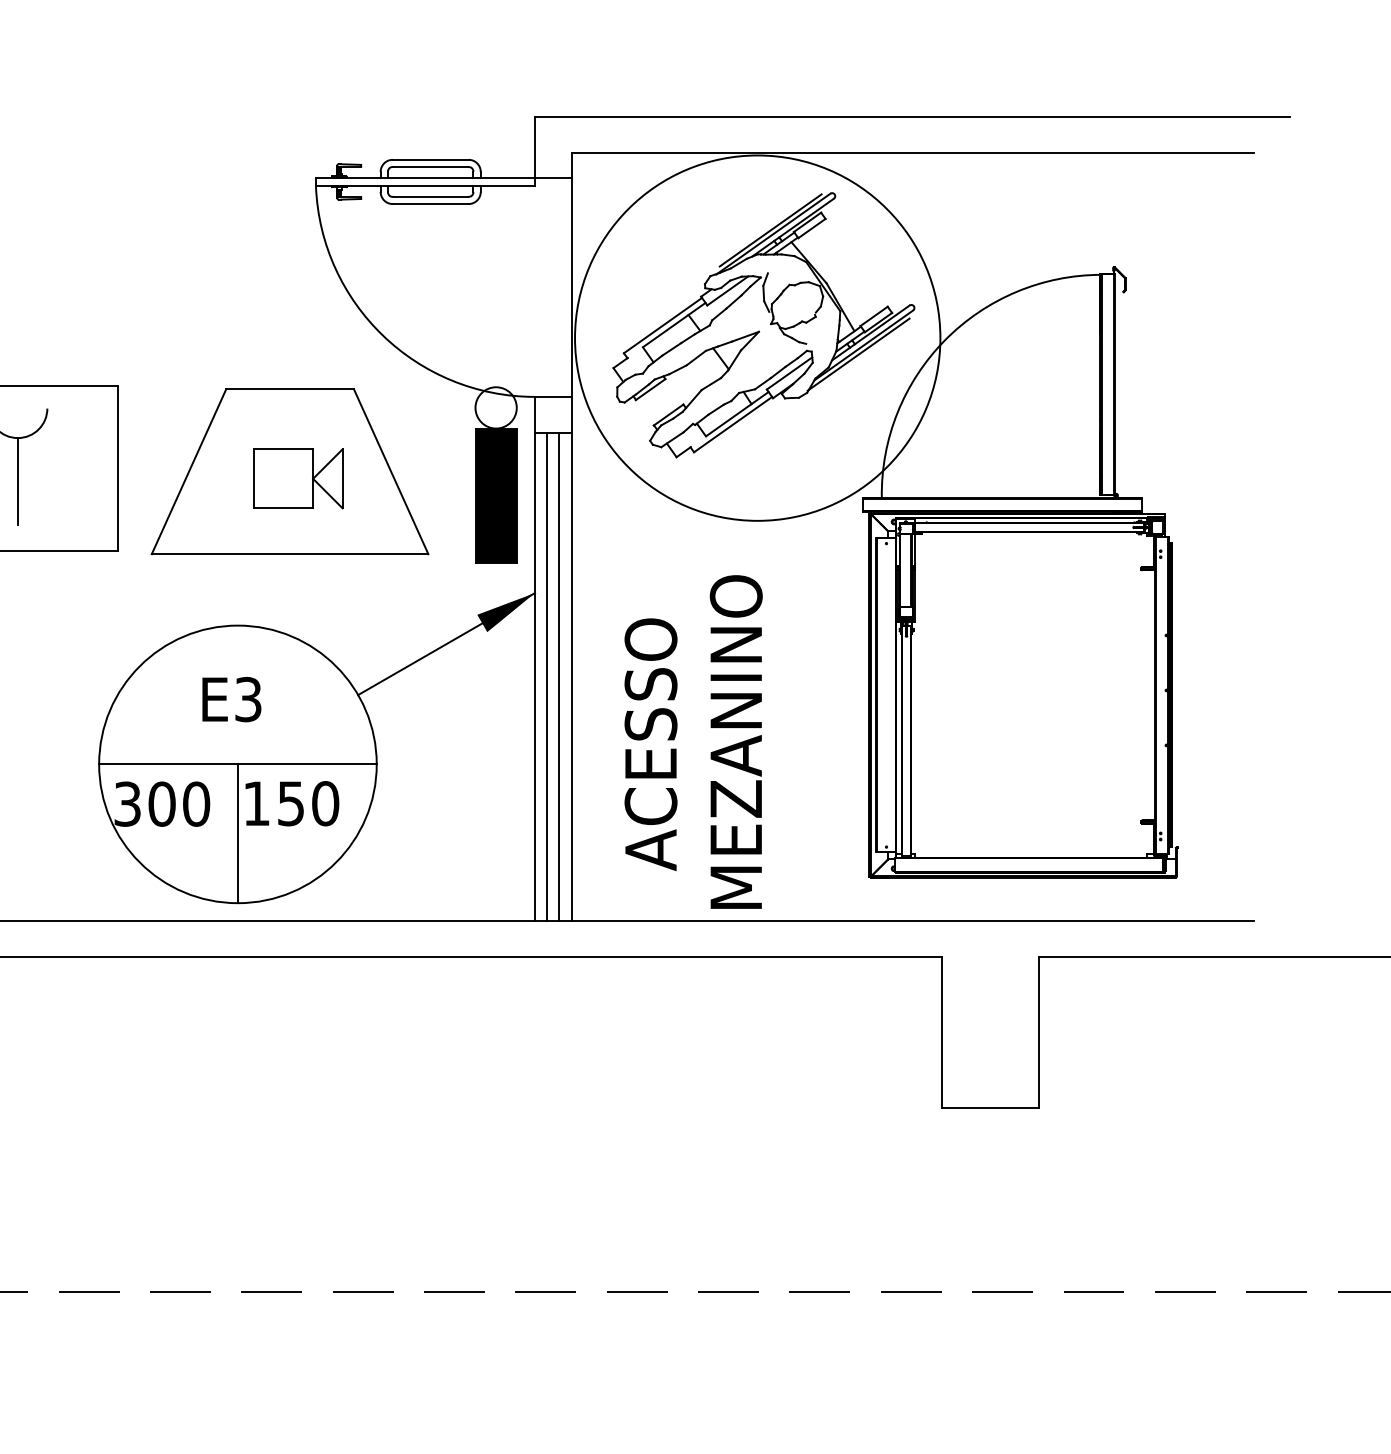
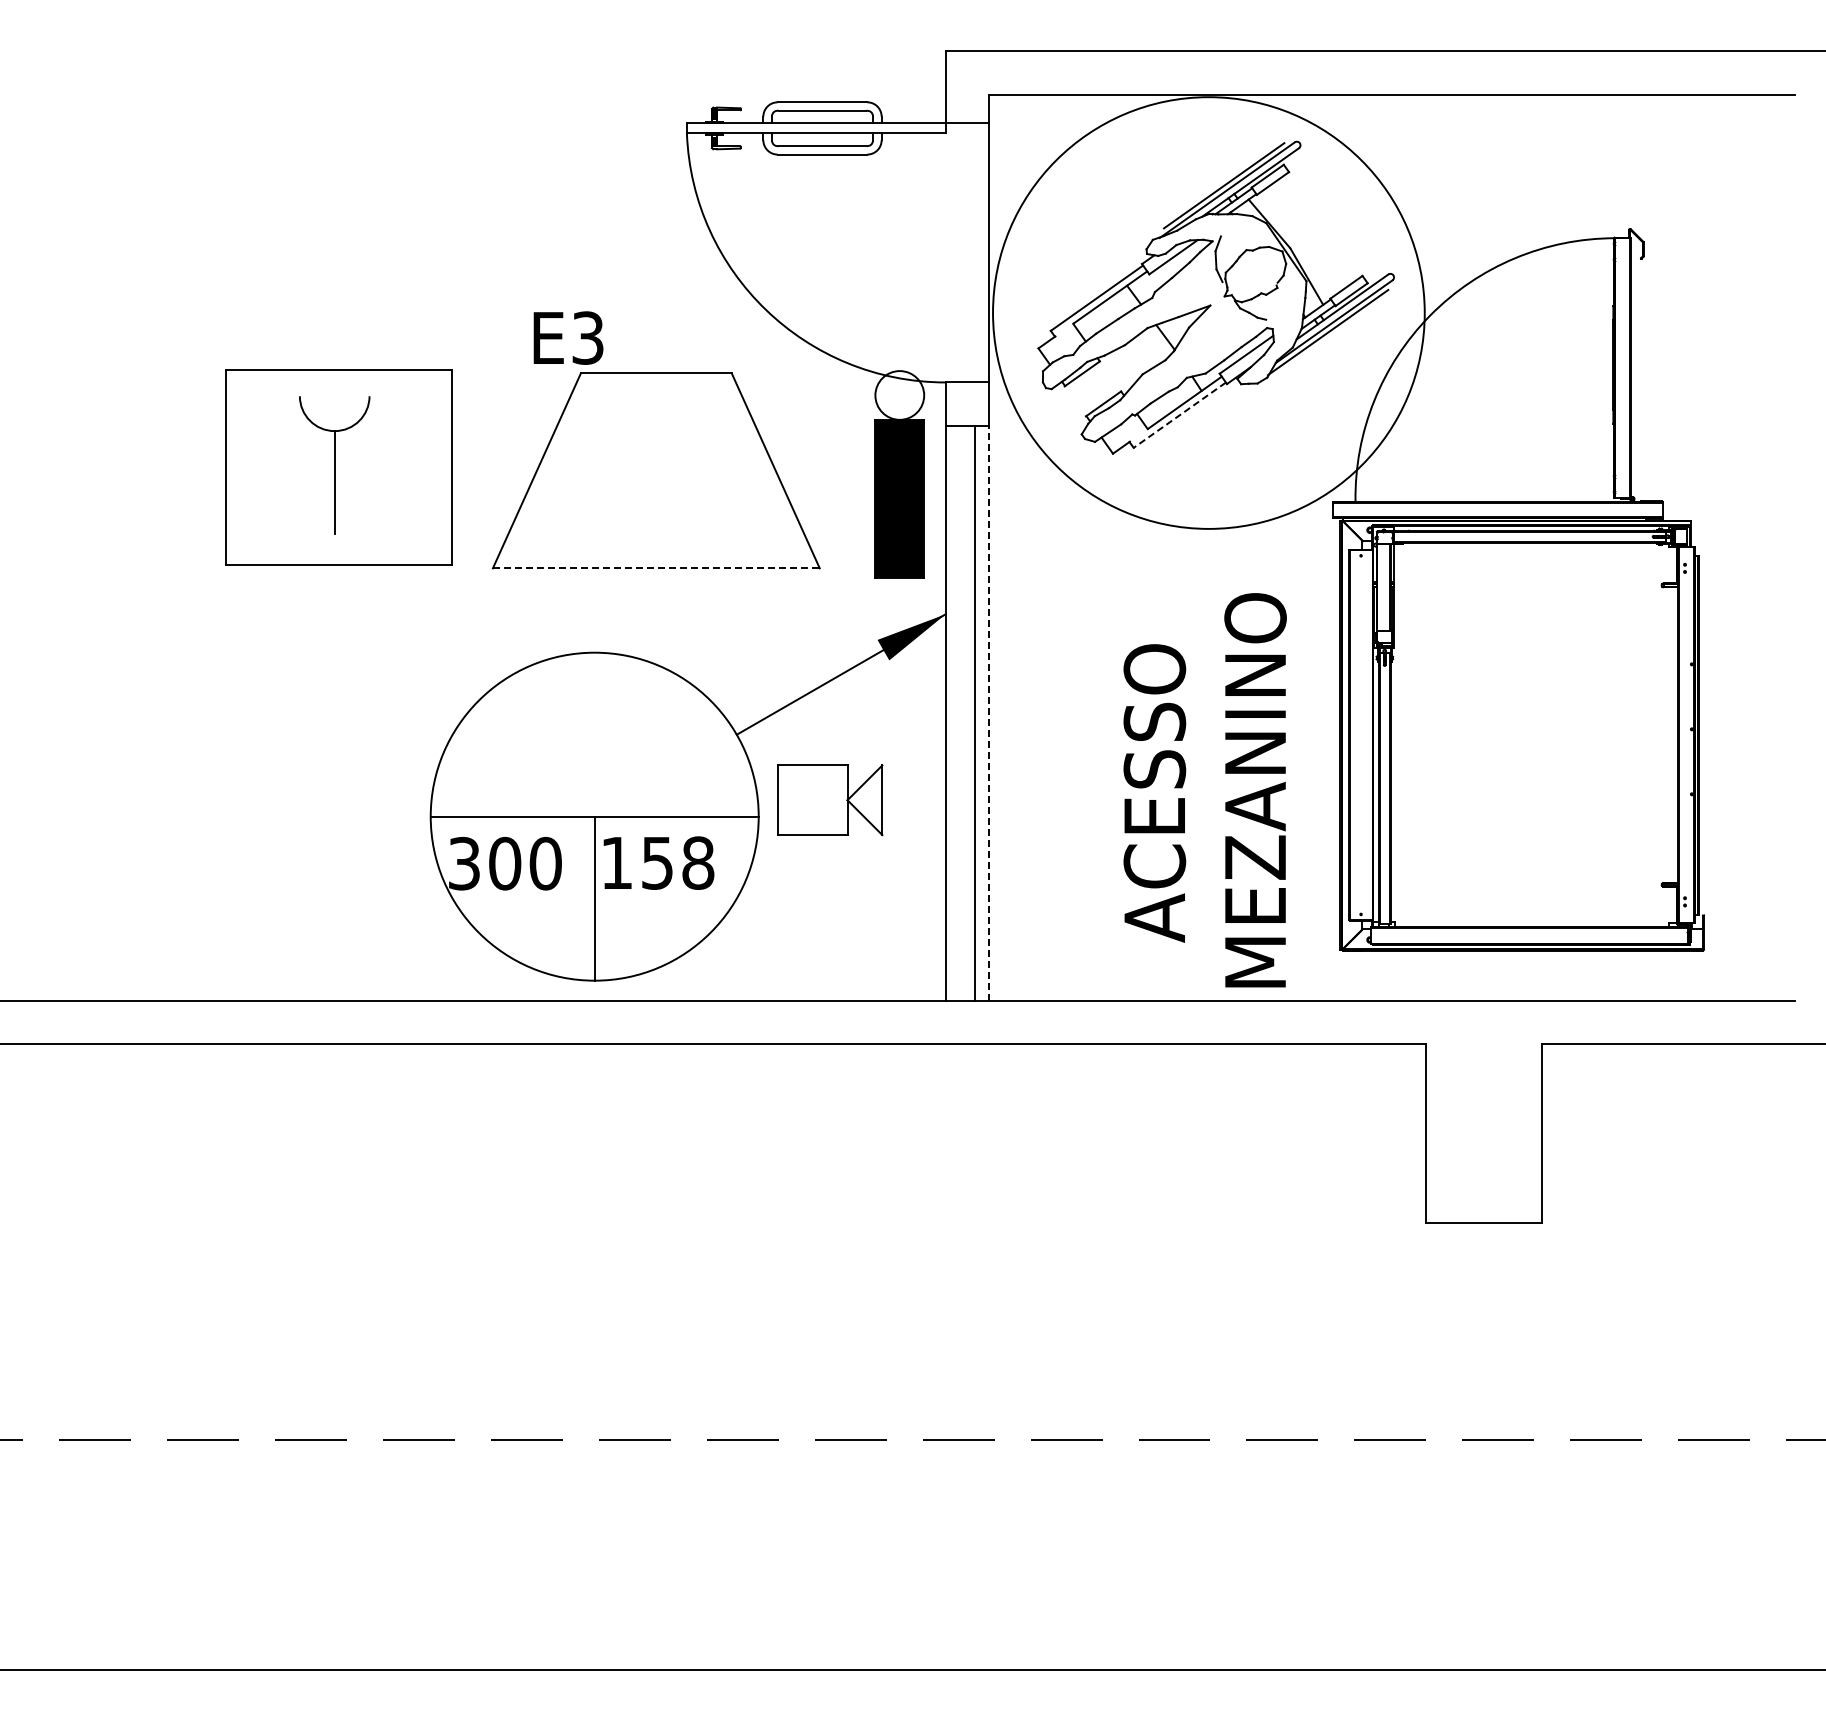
line: (732, 424) -> (1179, 415), solid -> dashed
part: (298, 479) -> (830, 800), moved
line: (290, 554) -> (656, 568), solid -> dashed
line: (547, 677) -> (960, 713), removed
line: (571, 677) -> (988, 713), solid -> dashed
text: (231, 699) -> (568, 337), moved
text: (693, 742) -> (1204, 790), moved
text: (325, 803) -> (698, 862), 150 -> 158

